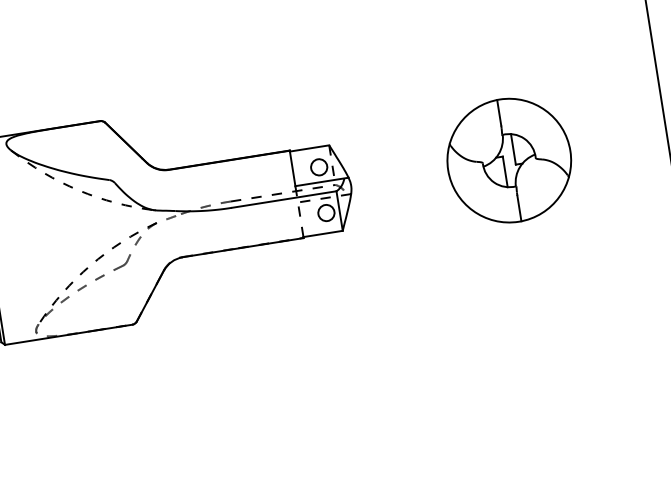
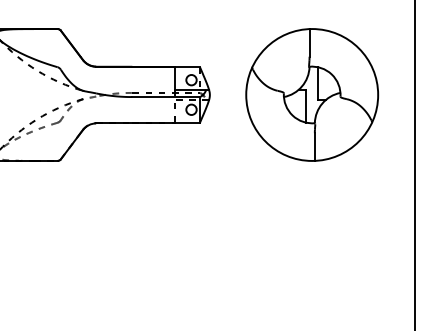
part: (509, 159) -> (312, 94), size x1.67

